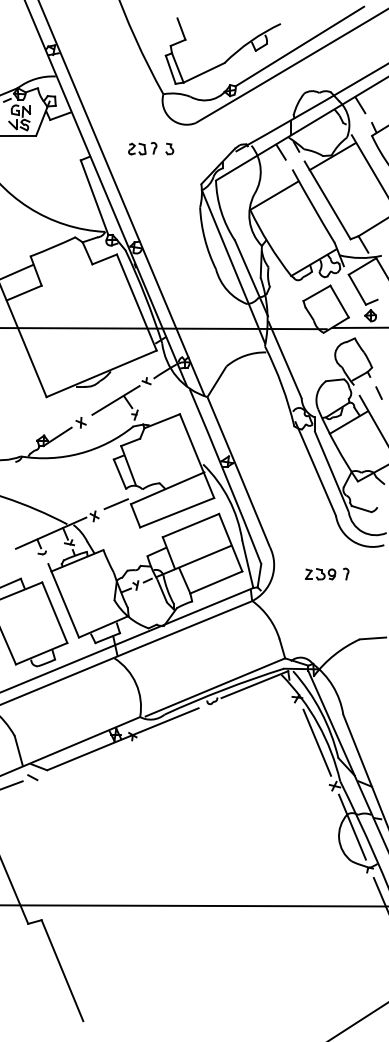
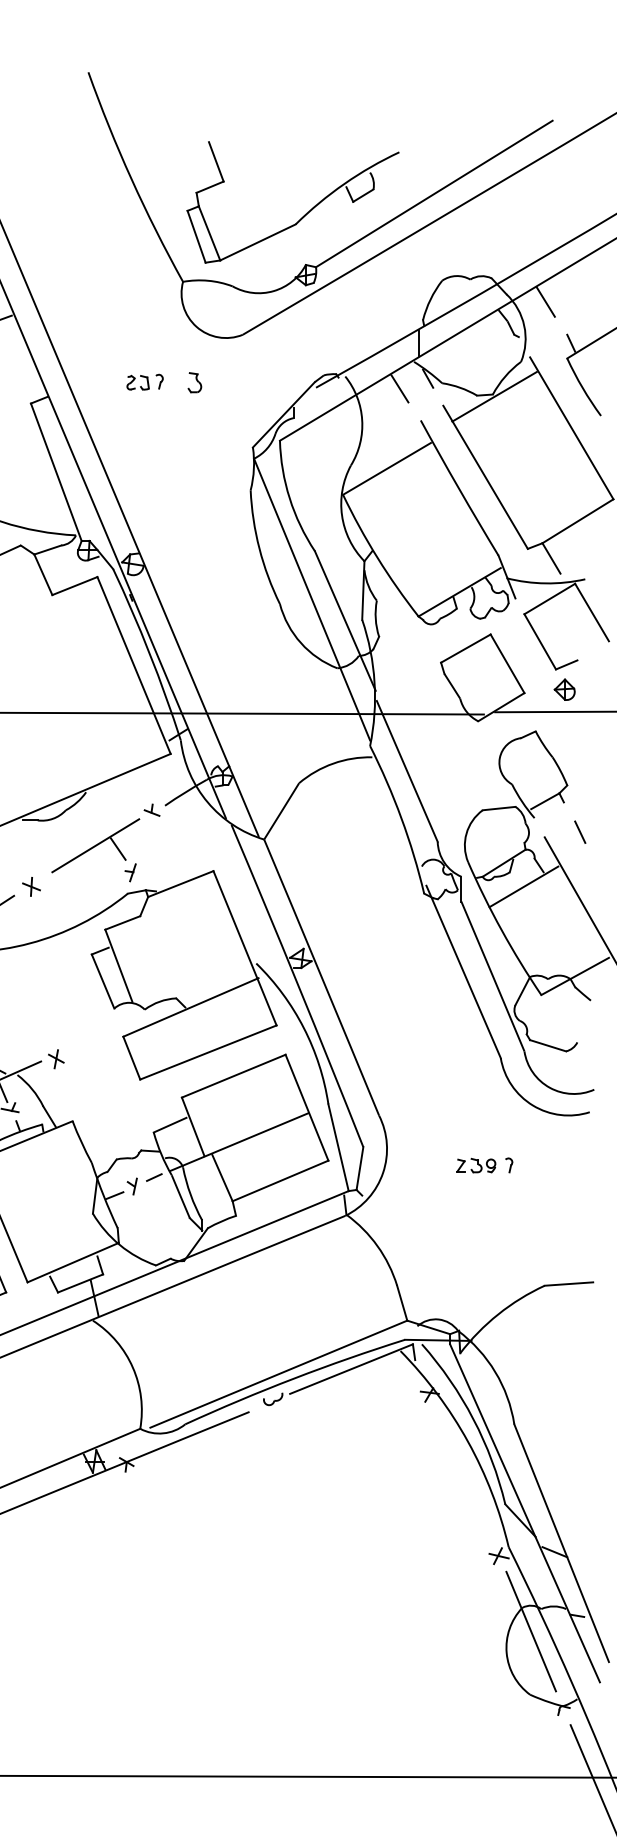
part: (142, 148) -> (144, 381), size x0.7
line: (115, 504) -> (94, 1037), removed
part: (327, 573) -> (485, 1164), size x0.7
line: (317, 742) -> (466, 1475), removed

